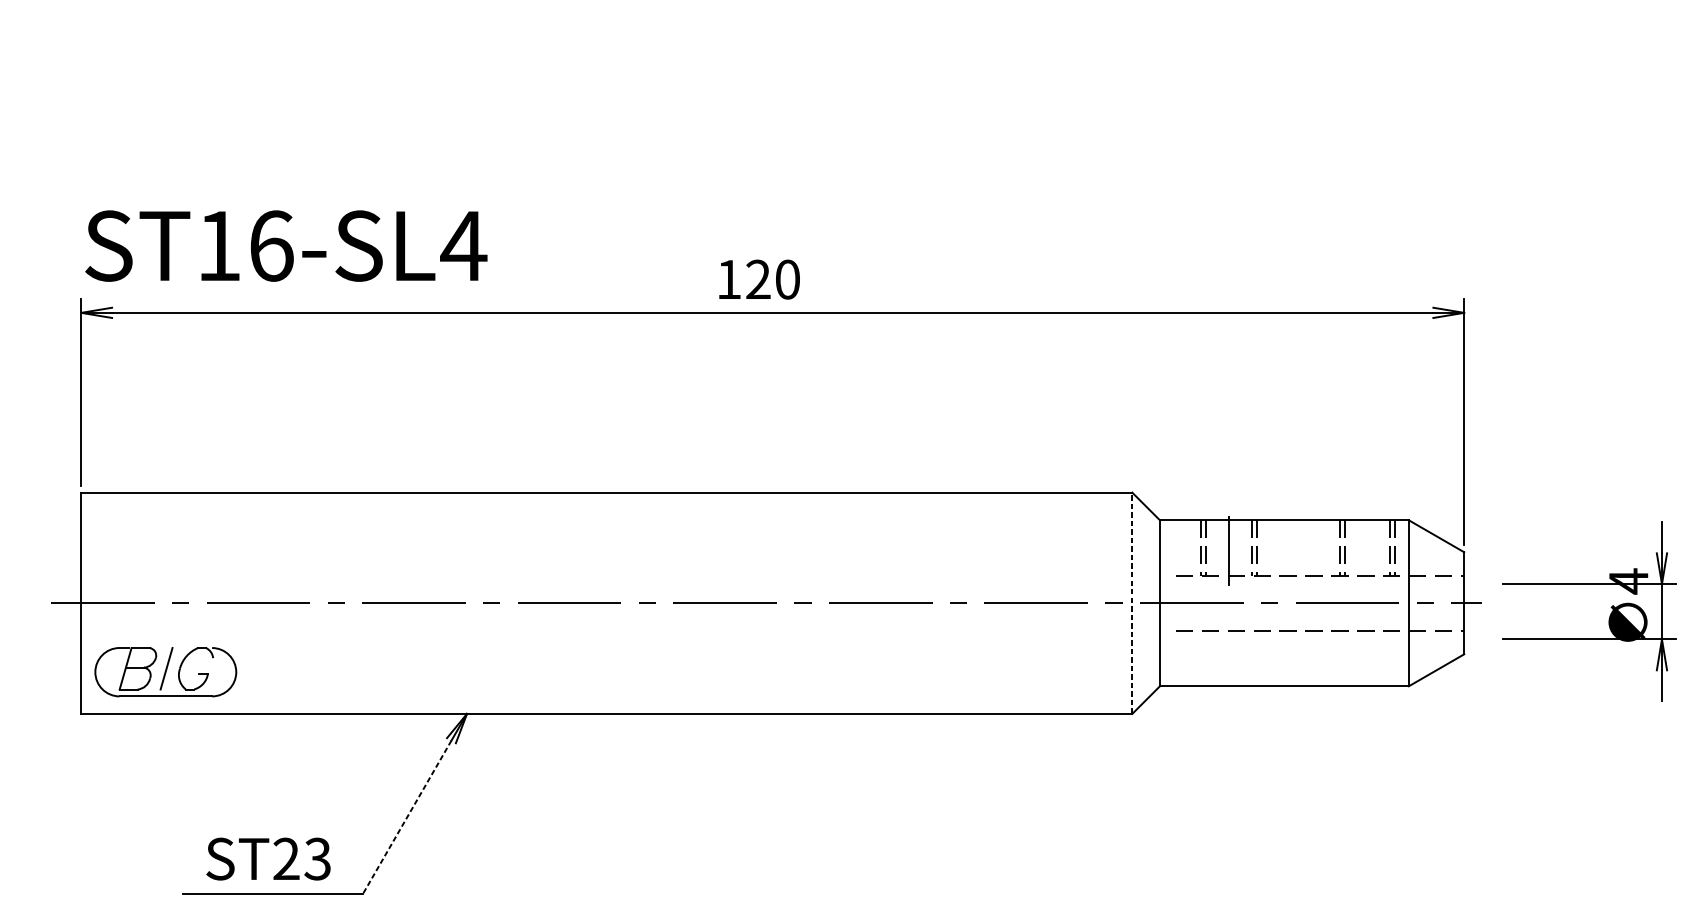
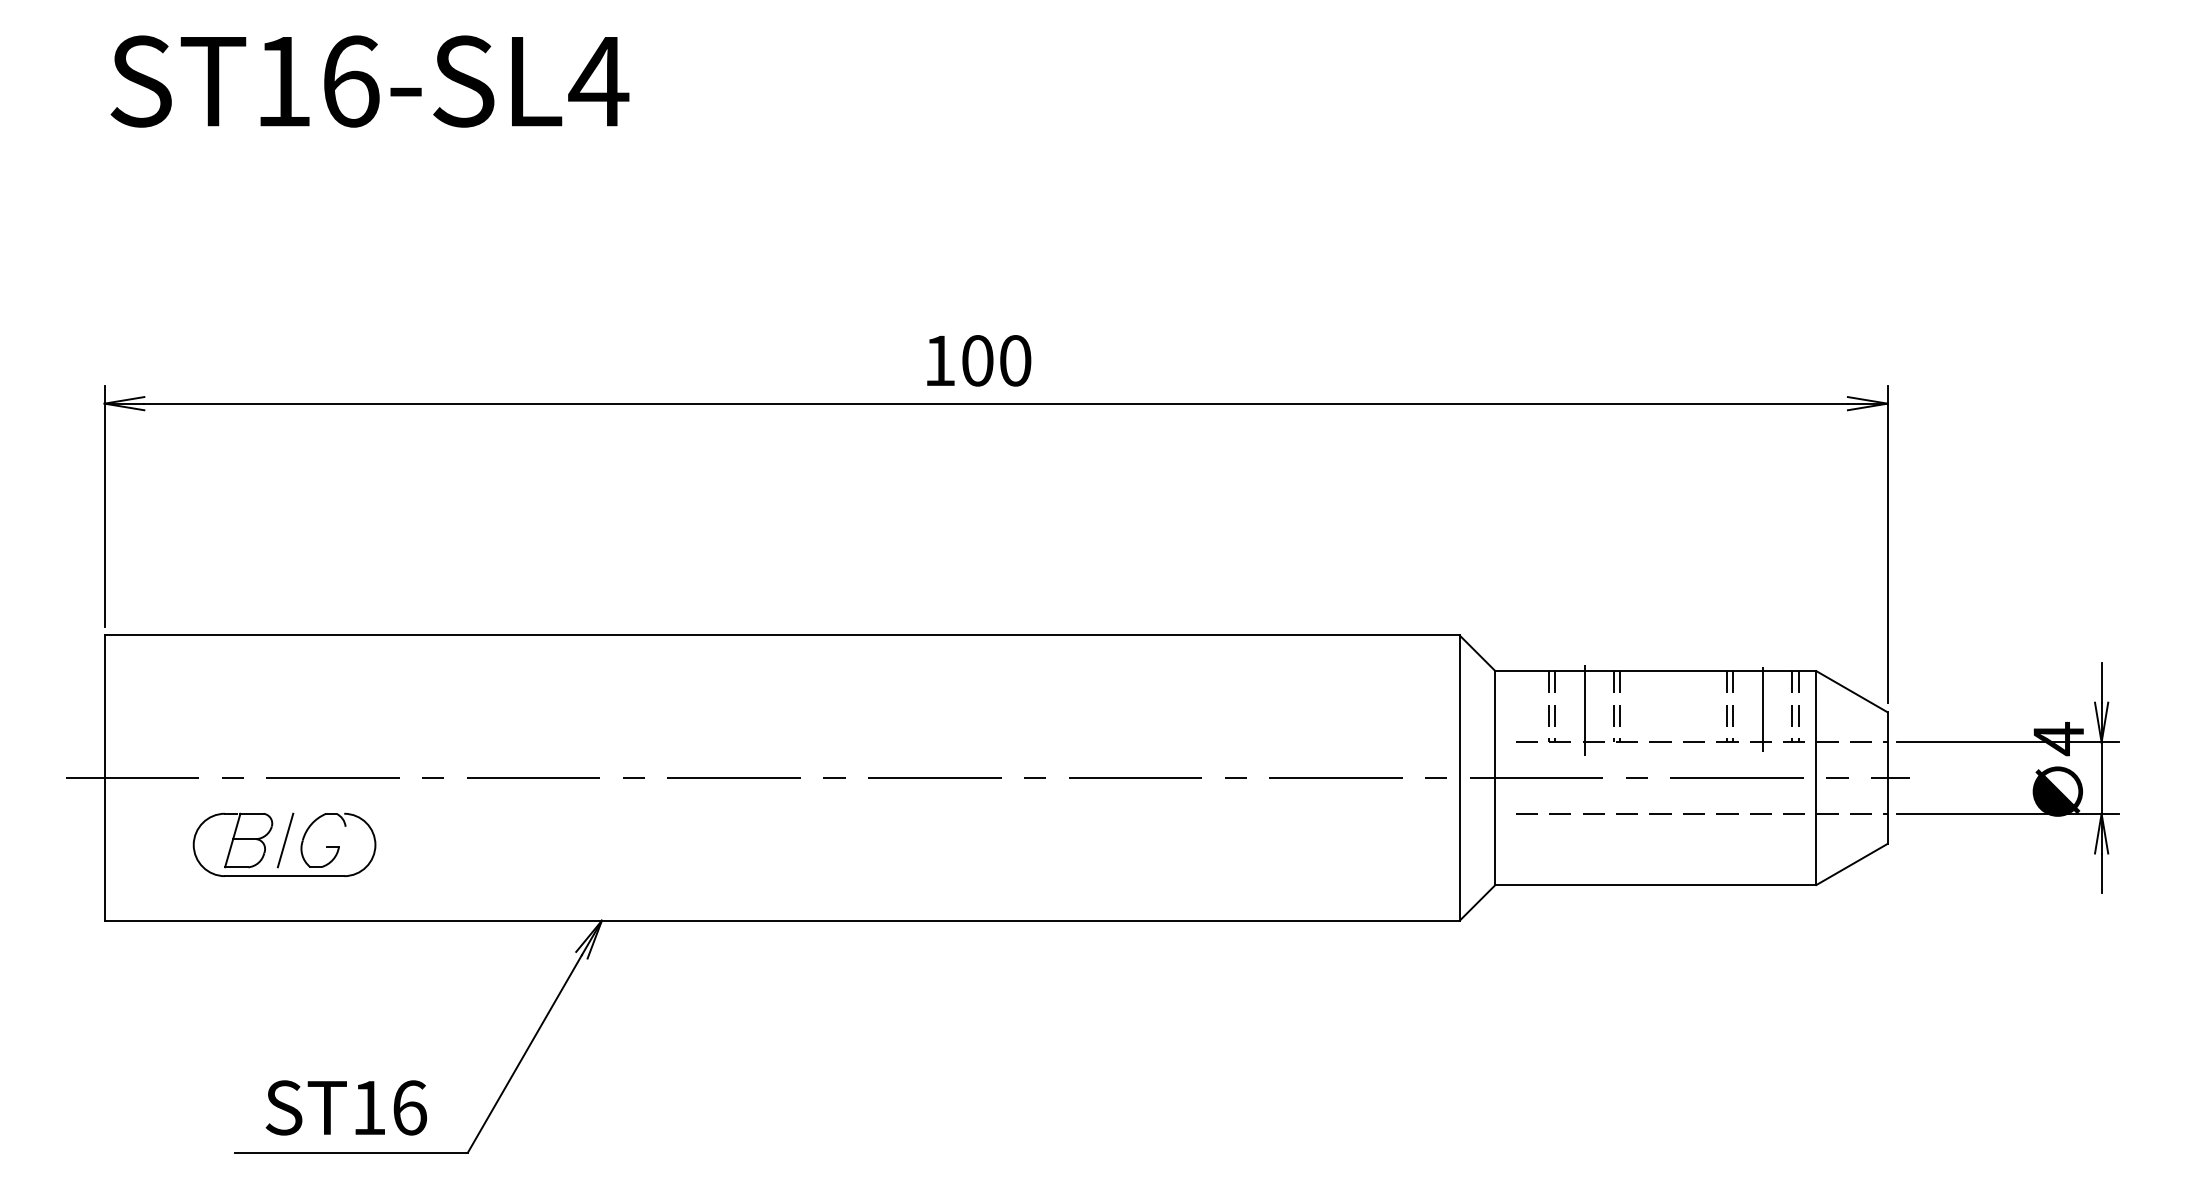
text: (285, 246) -> (369, 81), moved
text: (758, 279) -> (977, 360), 120 -> 100
line: (1367, 549) -> (1762, 708), added
line: (1132, 603) -> (1459, 778), dashed -> solid
part: (1609, 616) -> (2033, 784), moved
part: (165, 671) -> (284, 844), moved
line: (406, 816) -> (524, 1053), dashed -> solid
text: (302, 858) -> (389, 1107), ST23 -> ST16

